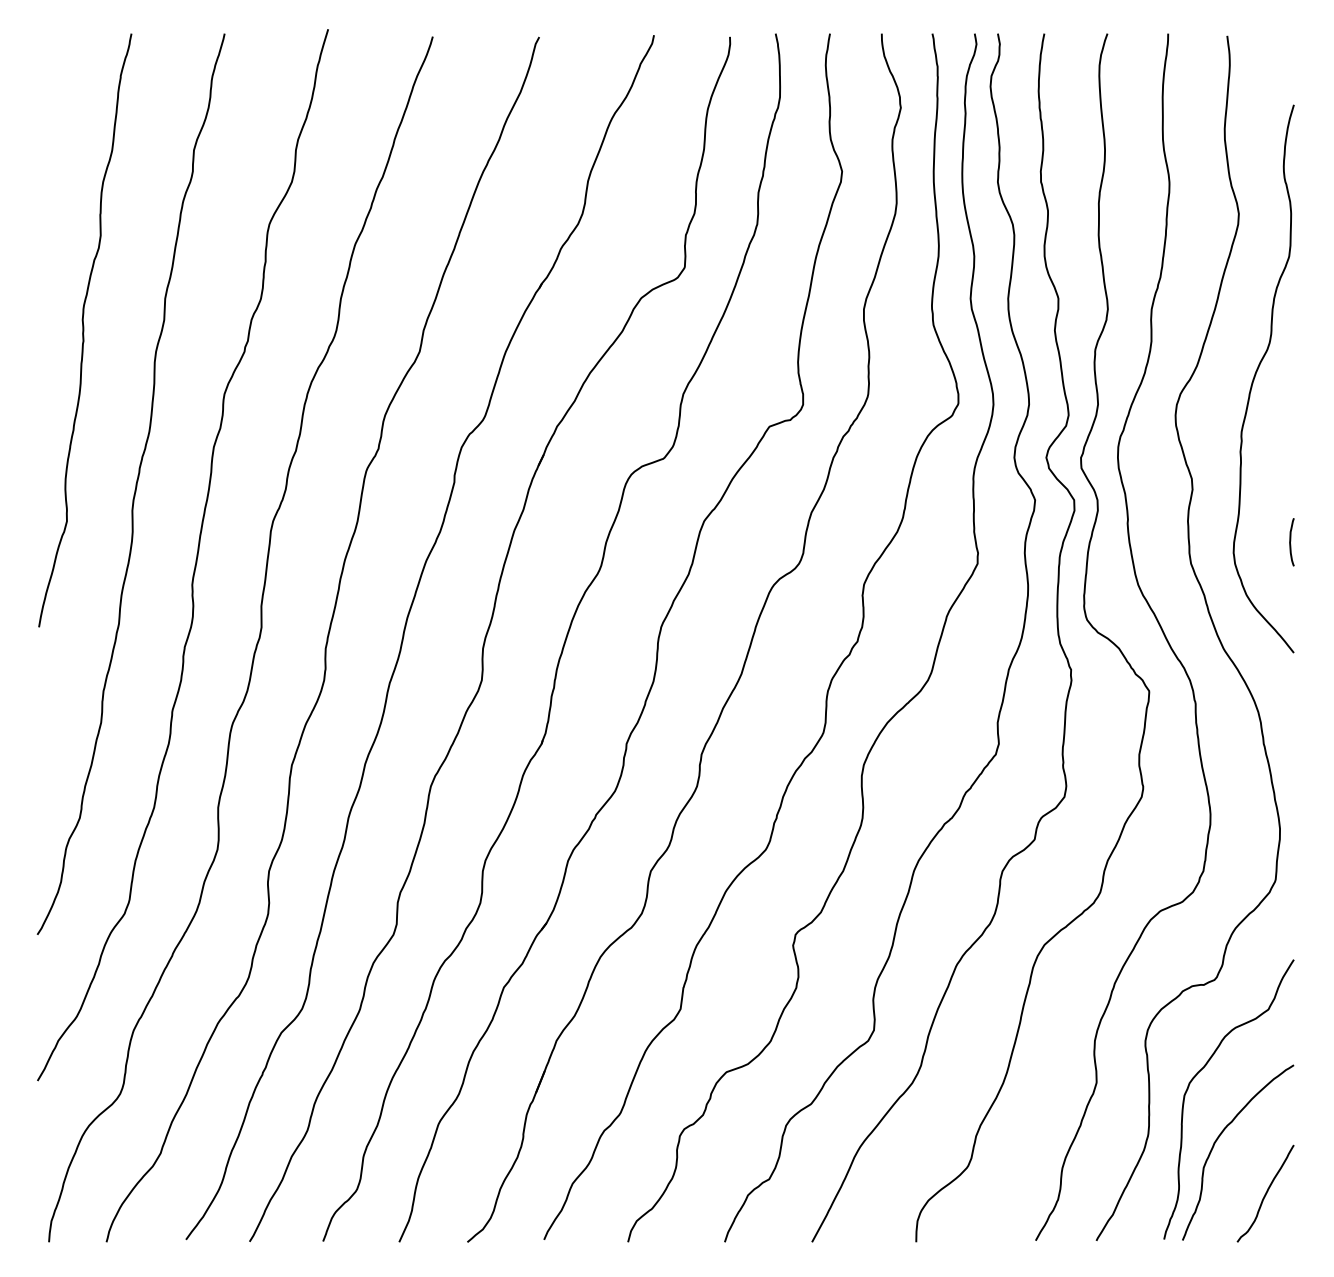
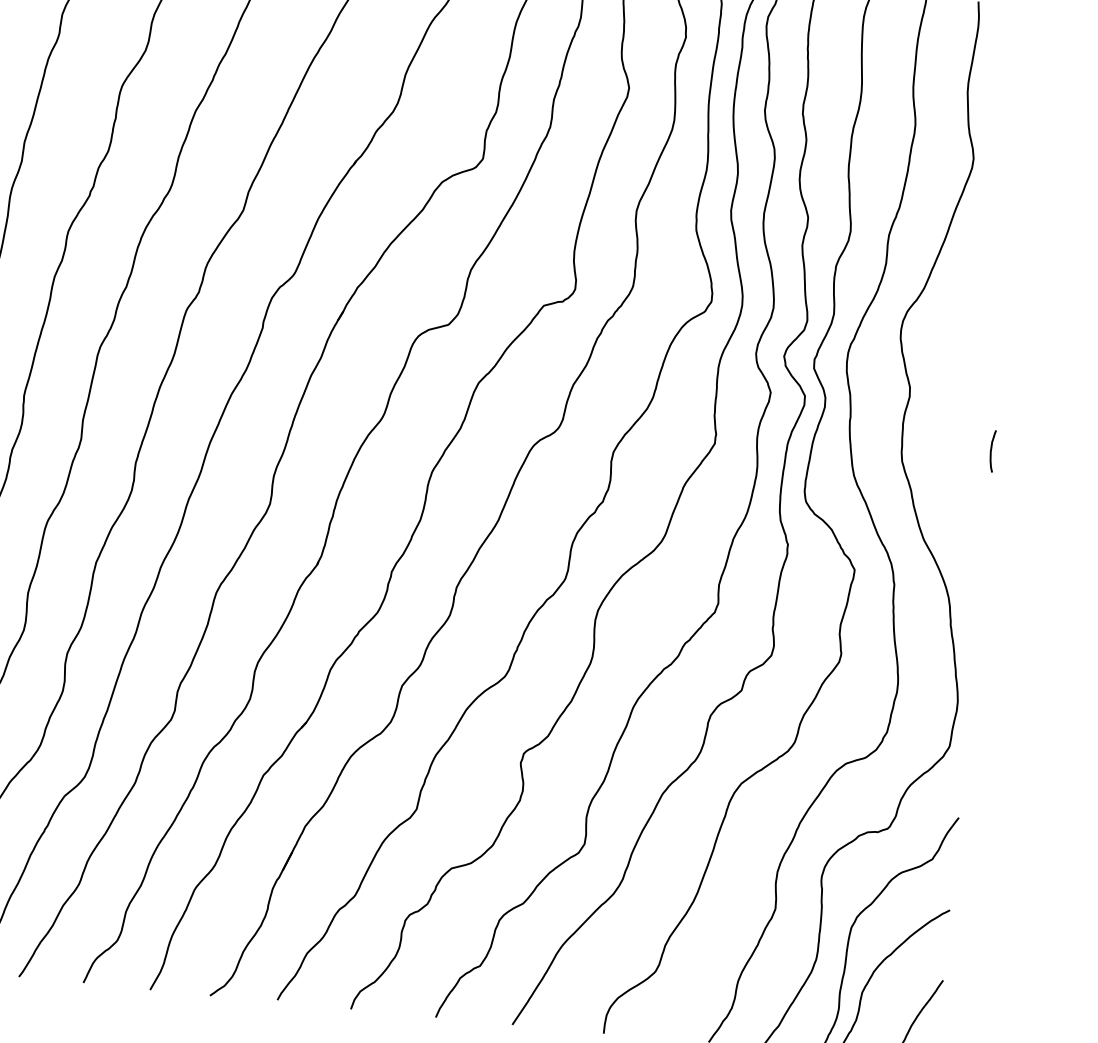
curve: (1256, 374) -> (975, 301), removed

